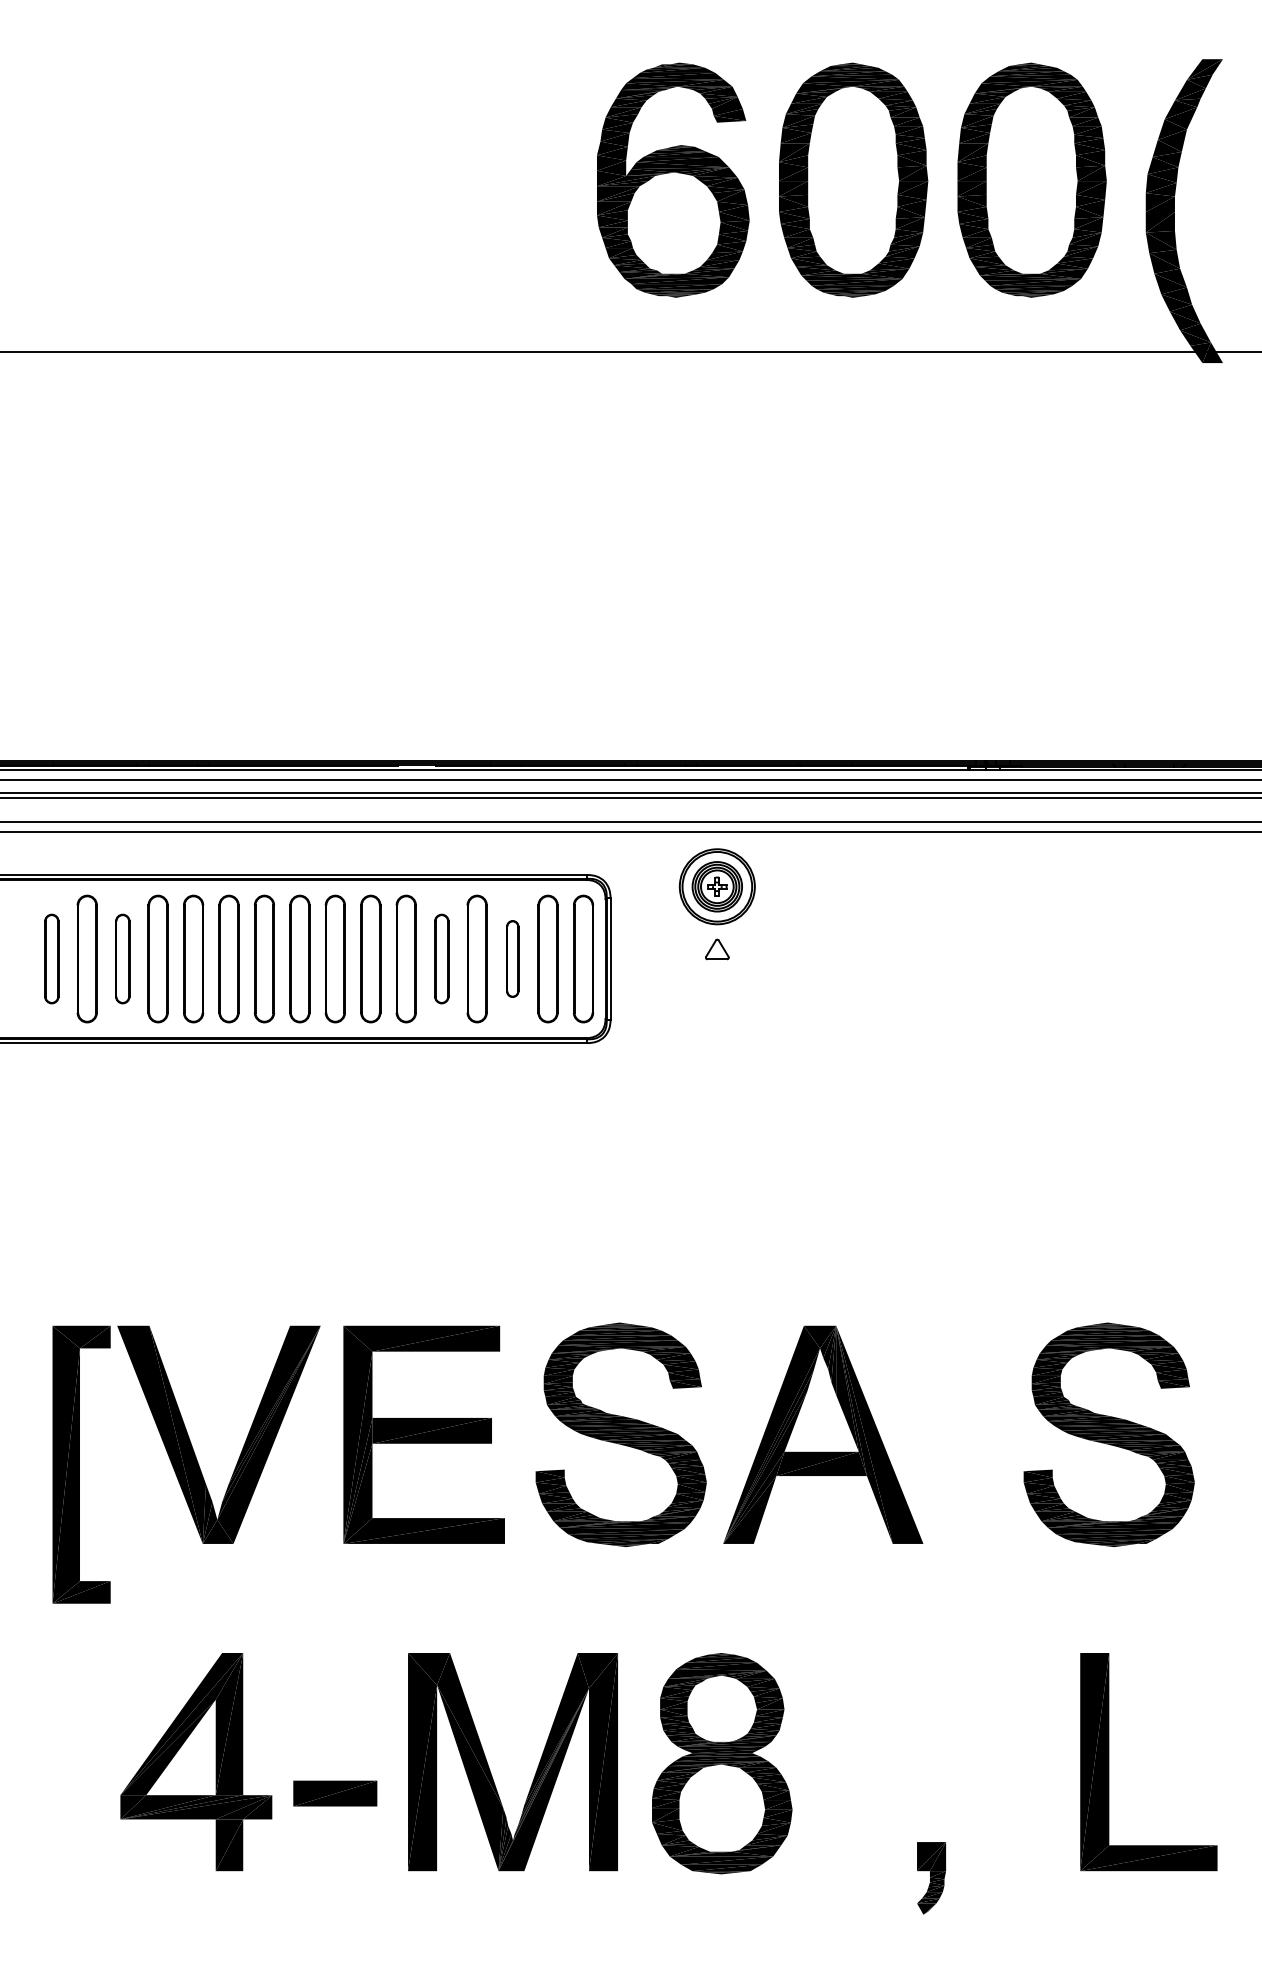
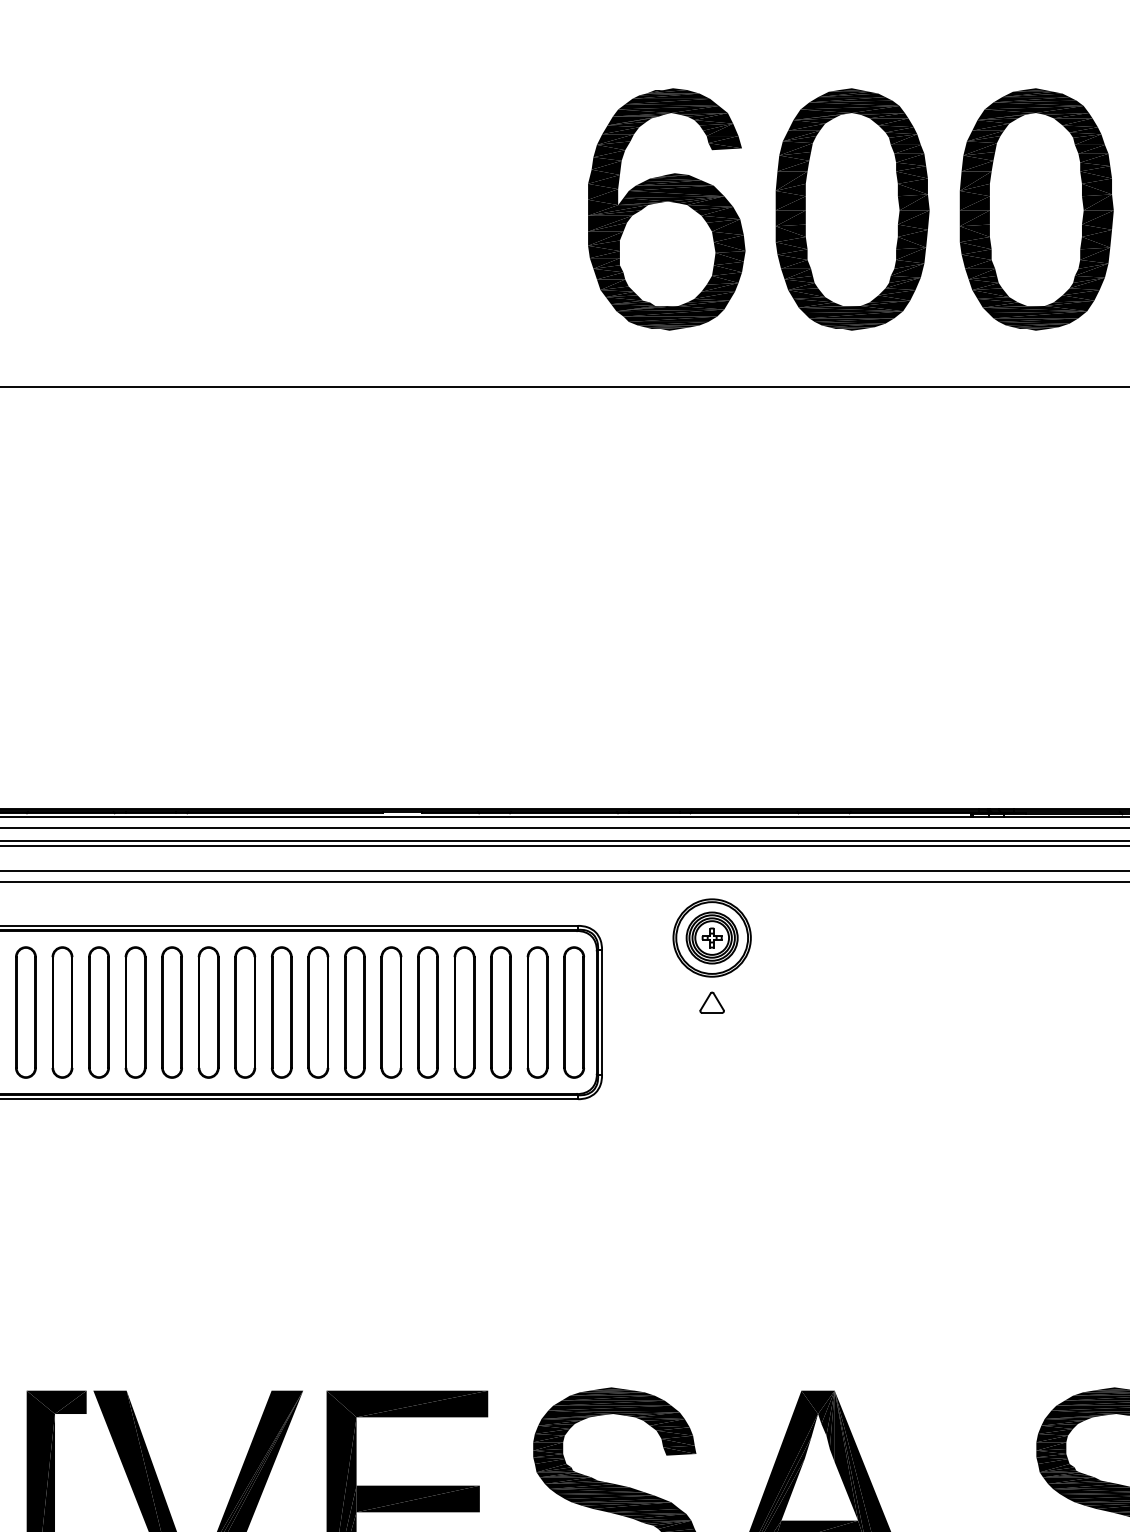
part: (51, 958) -> (25, 1011), size x1.43
part: (122, 958) -> (98, 1011), size x1.43
part: (441, 958) -> (427, 1011), size x1.43
part: (512, 958) -> (500, 1011), size x1.67

